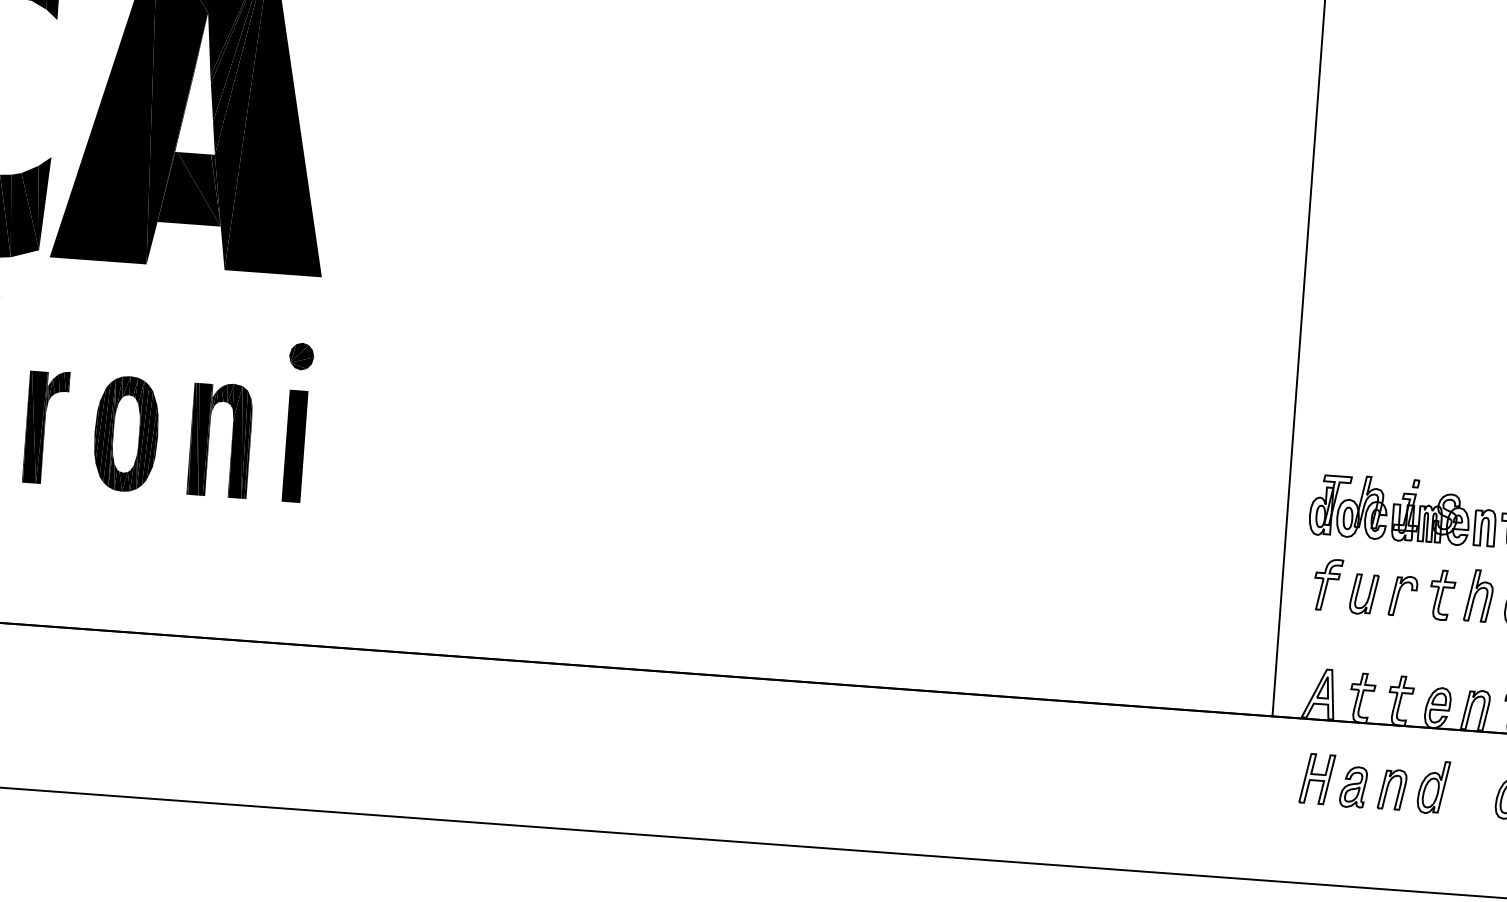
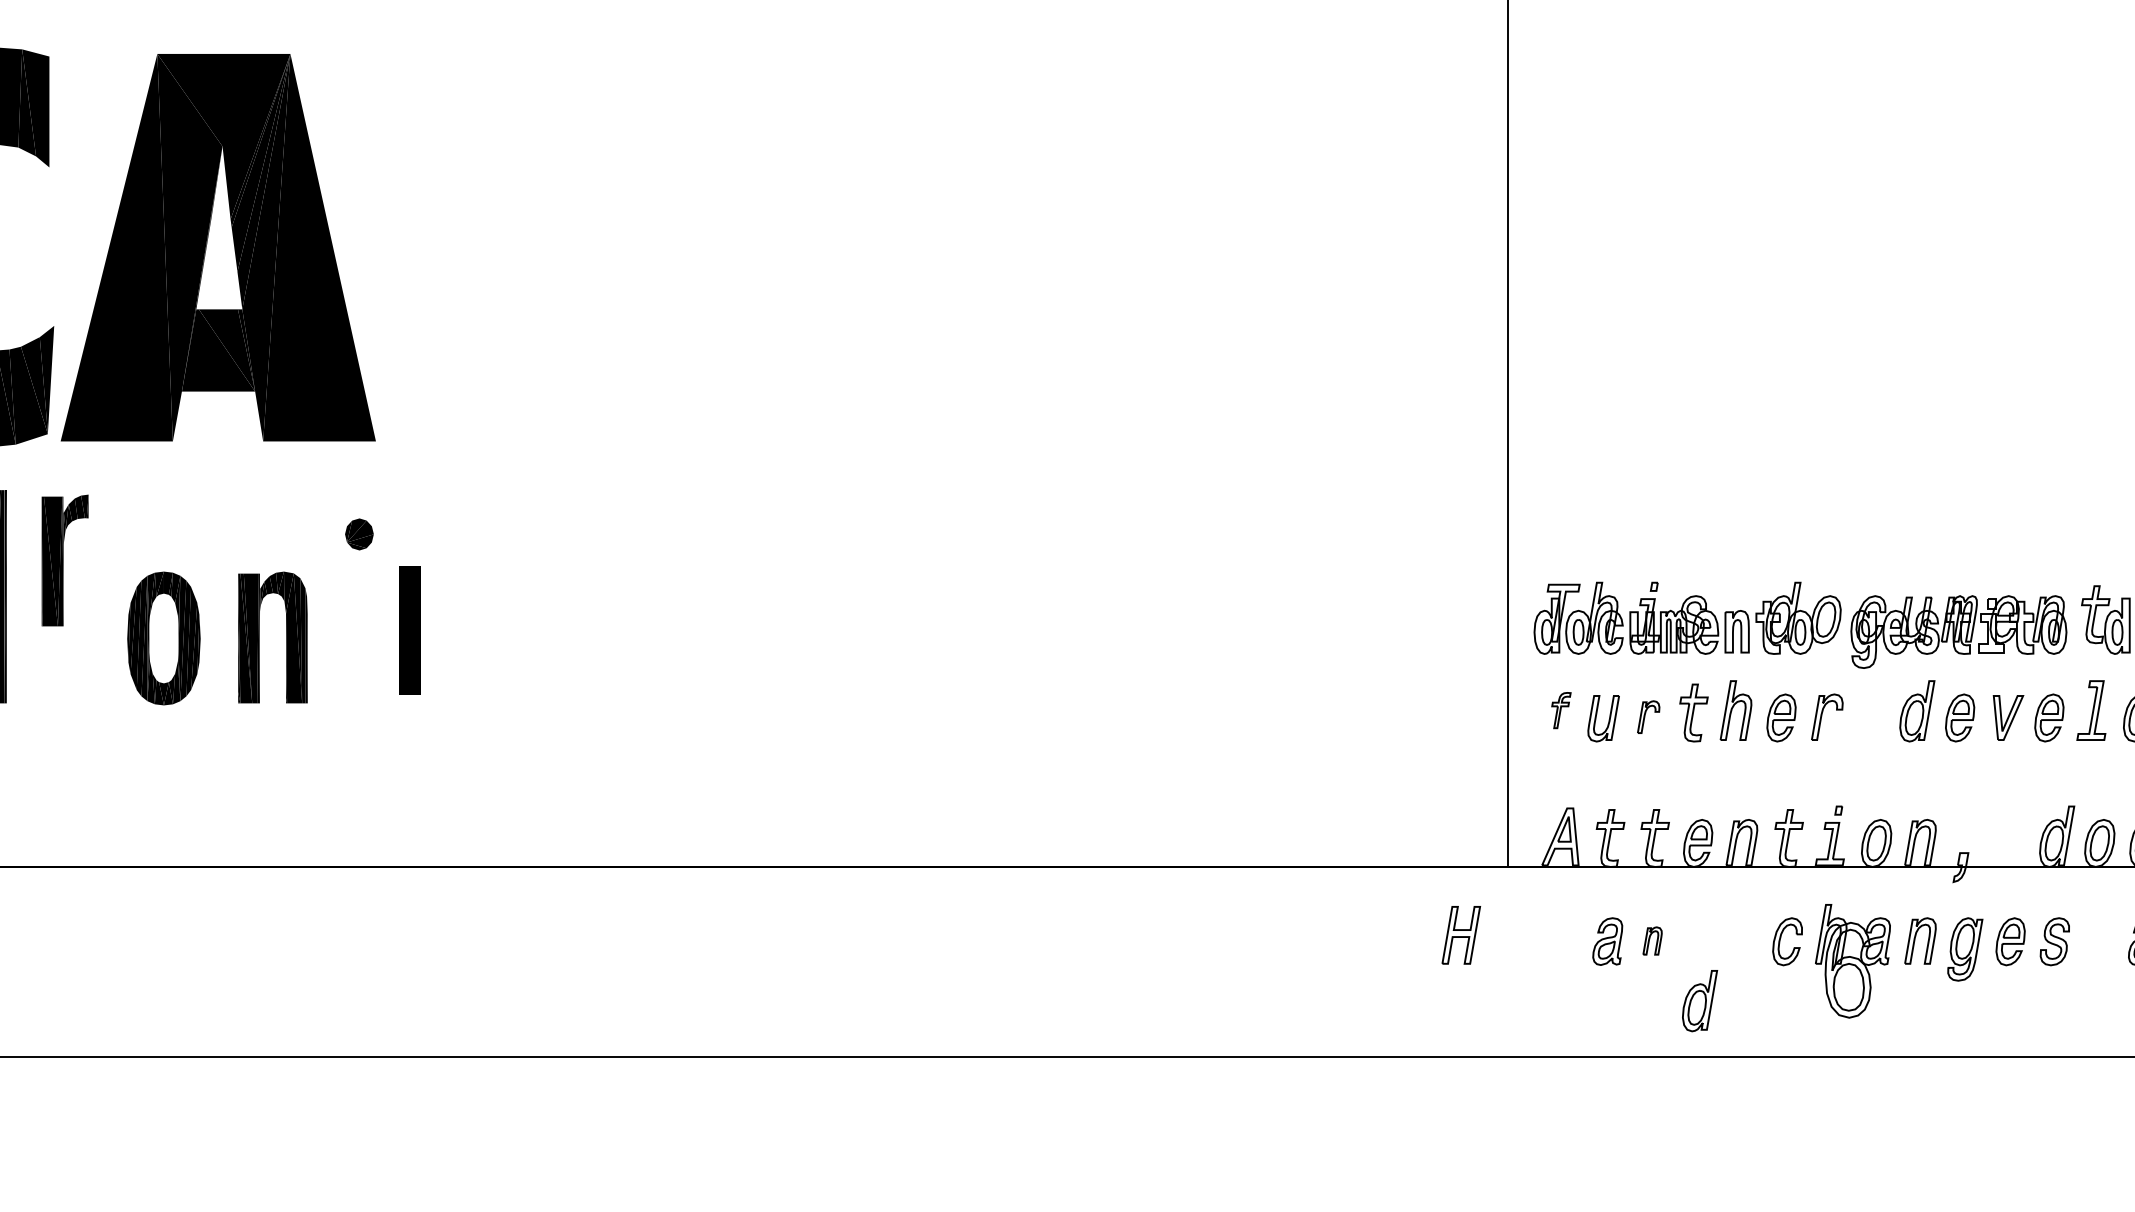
part: (45, 427) -> (64, 560), moved
part: (294, 446) -> (409, 630), moved
part: (1328, 584) -> (1561, 710), size x0.6
part: (1403, 595) -> (1648, 716), size x0.7
part: (1317, 779) -> (1461, 935), moved
part: (1434, 787) -> (1700, 1001), moved
part: (1392, 789) -> (1652, 940), size x0.6

